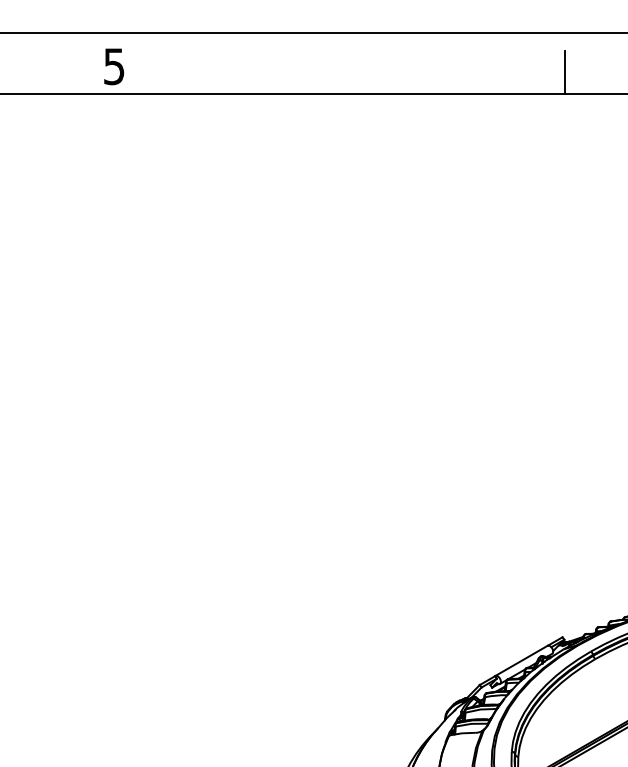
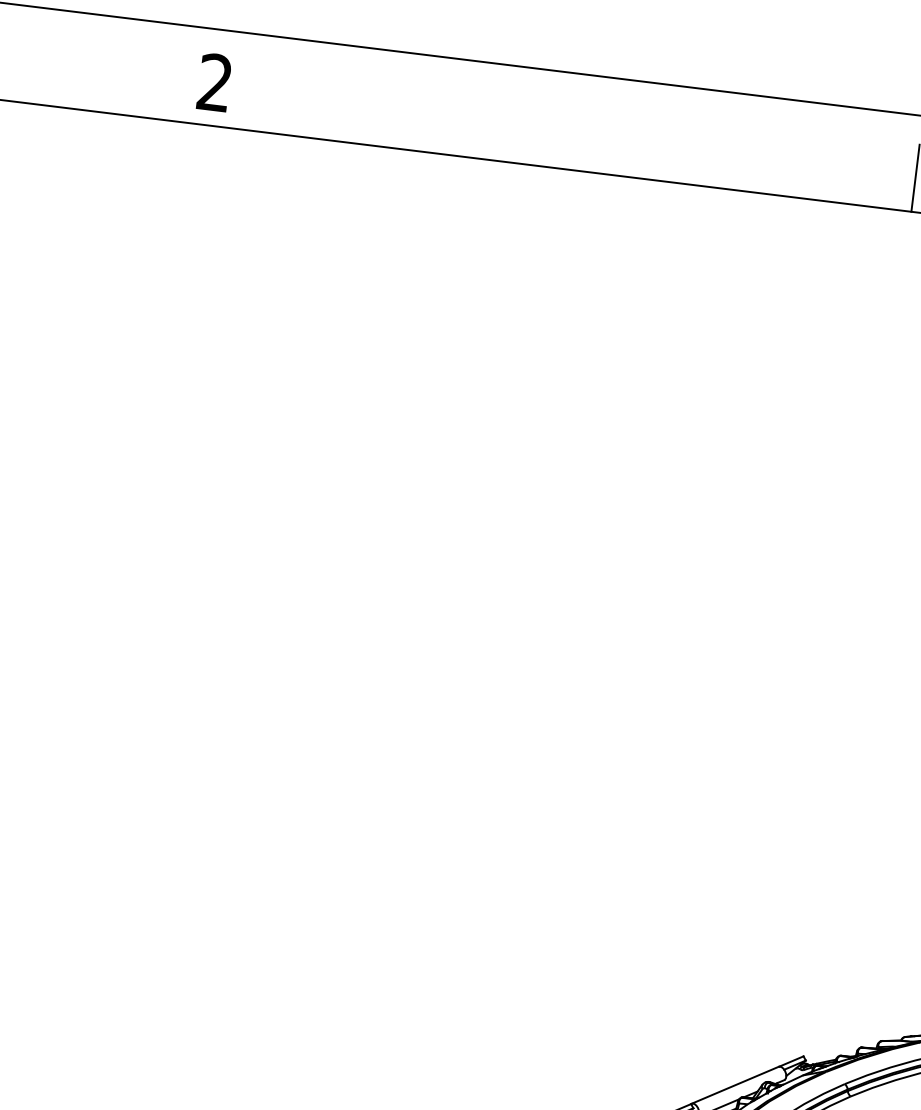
text: (114, 66) -> (215, 82), 5 -> 2

